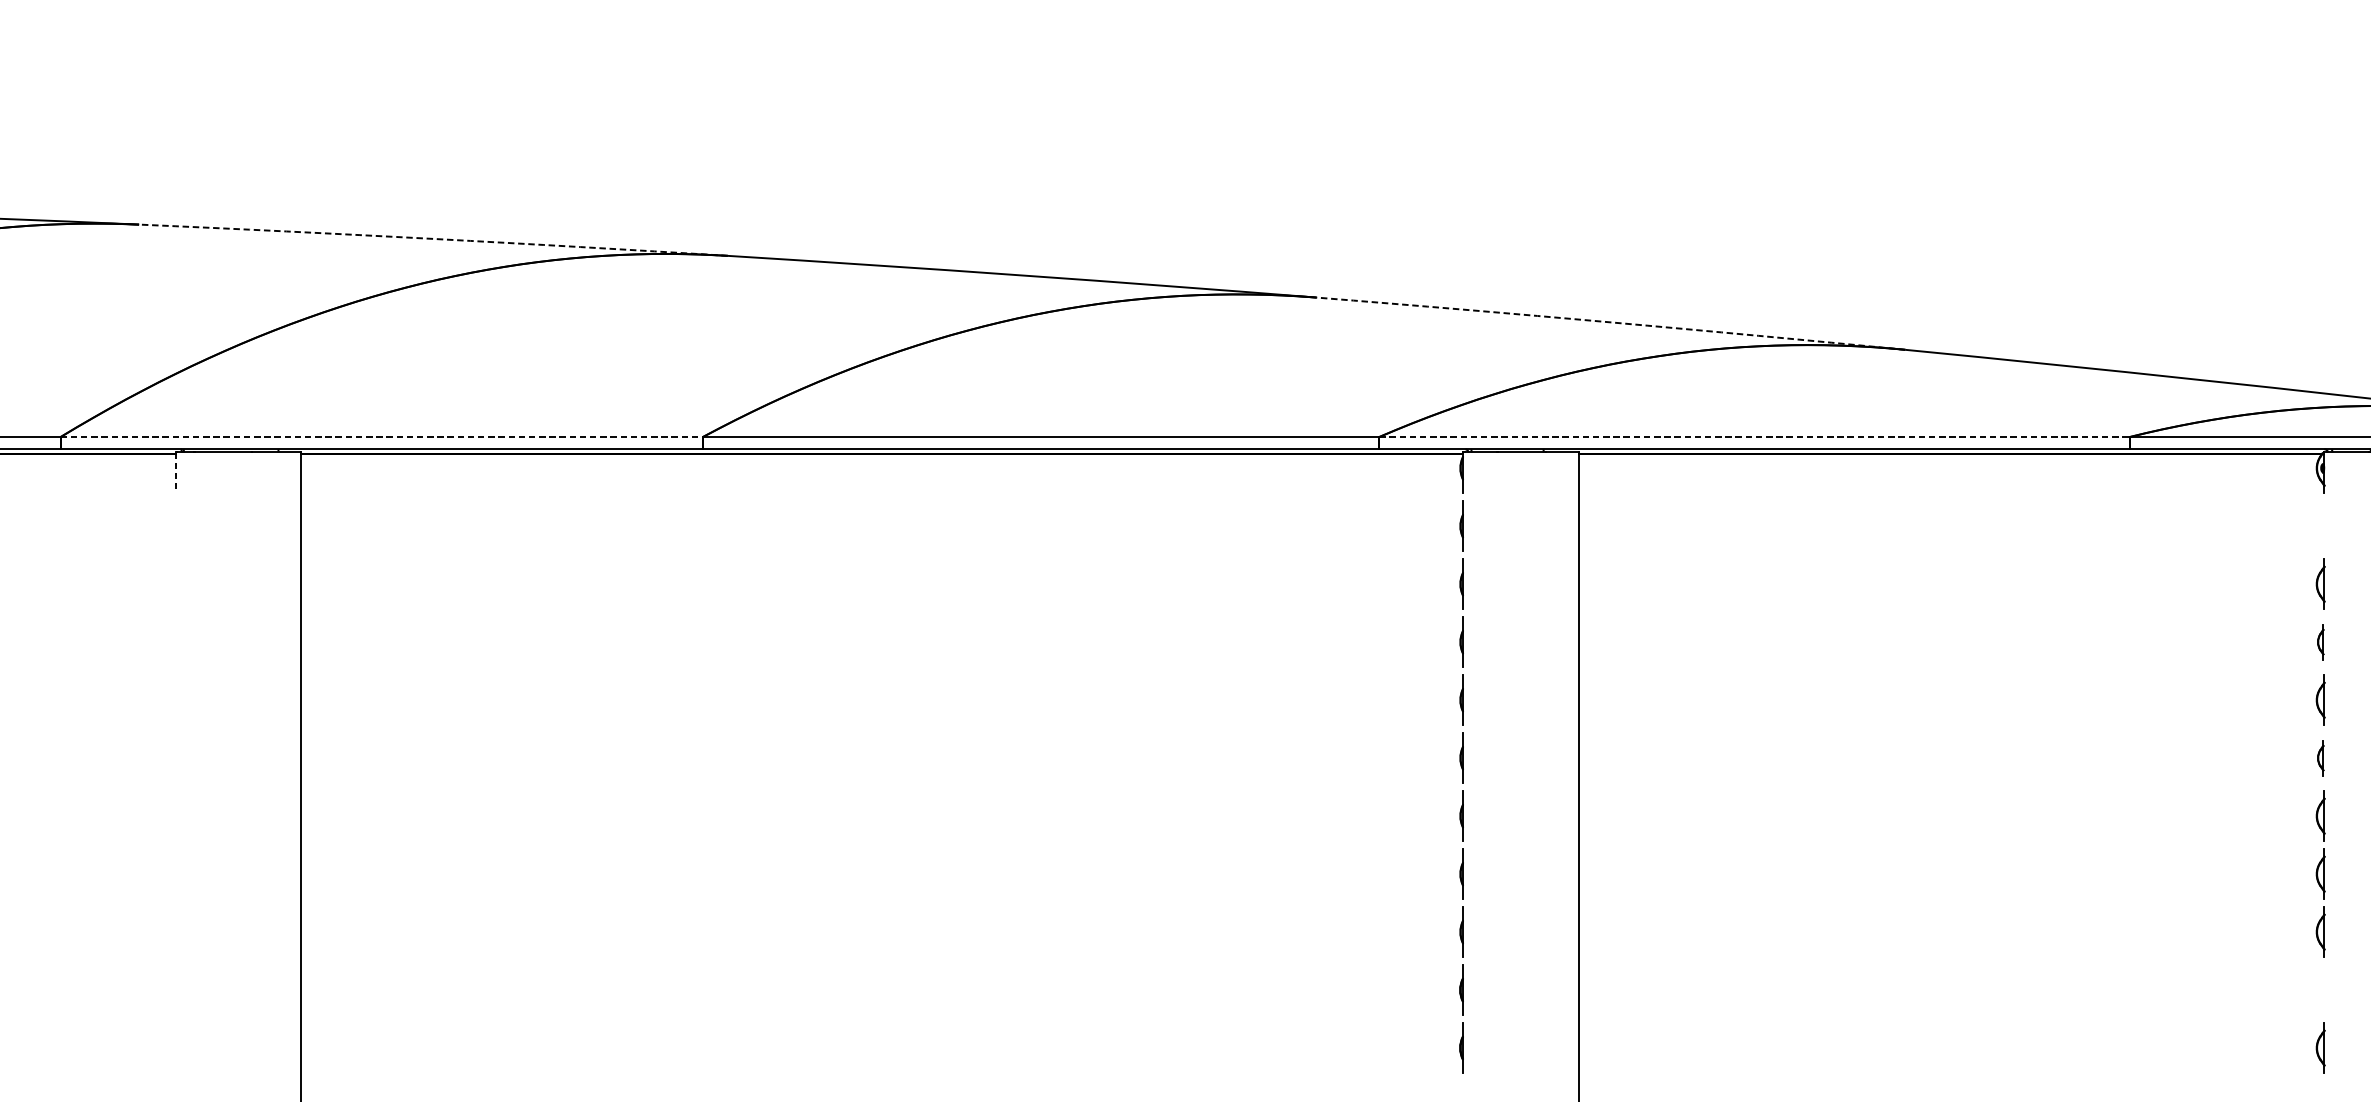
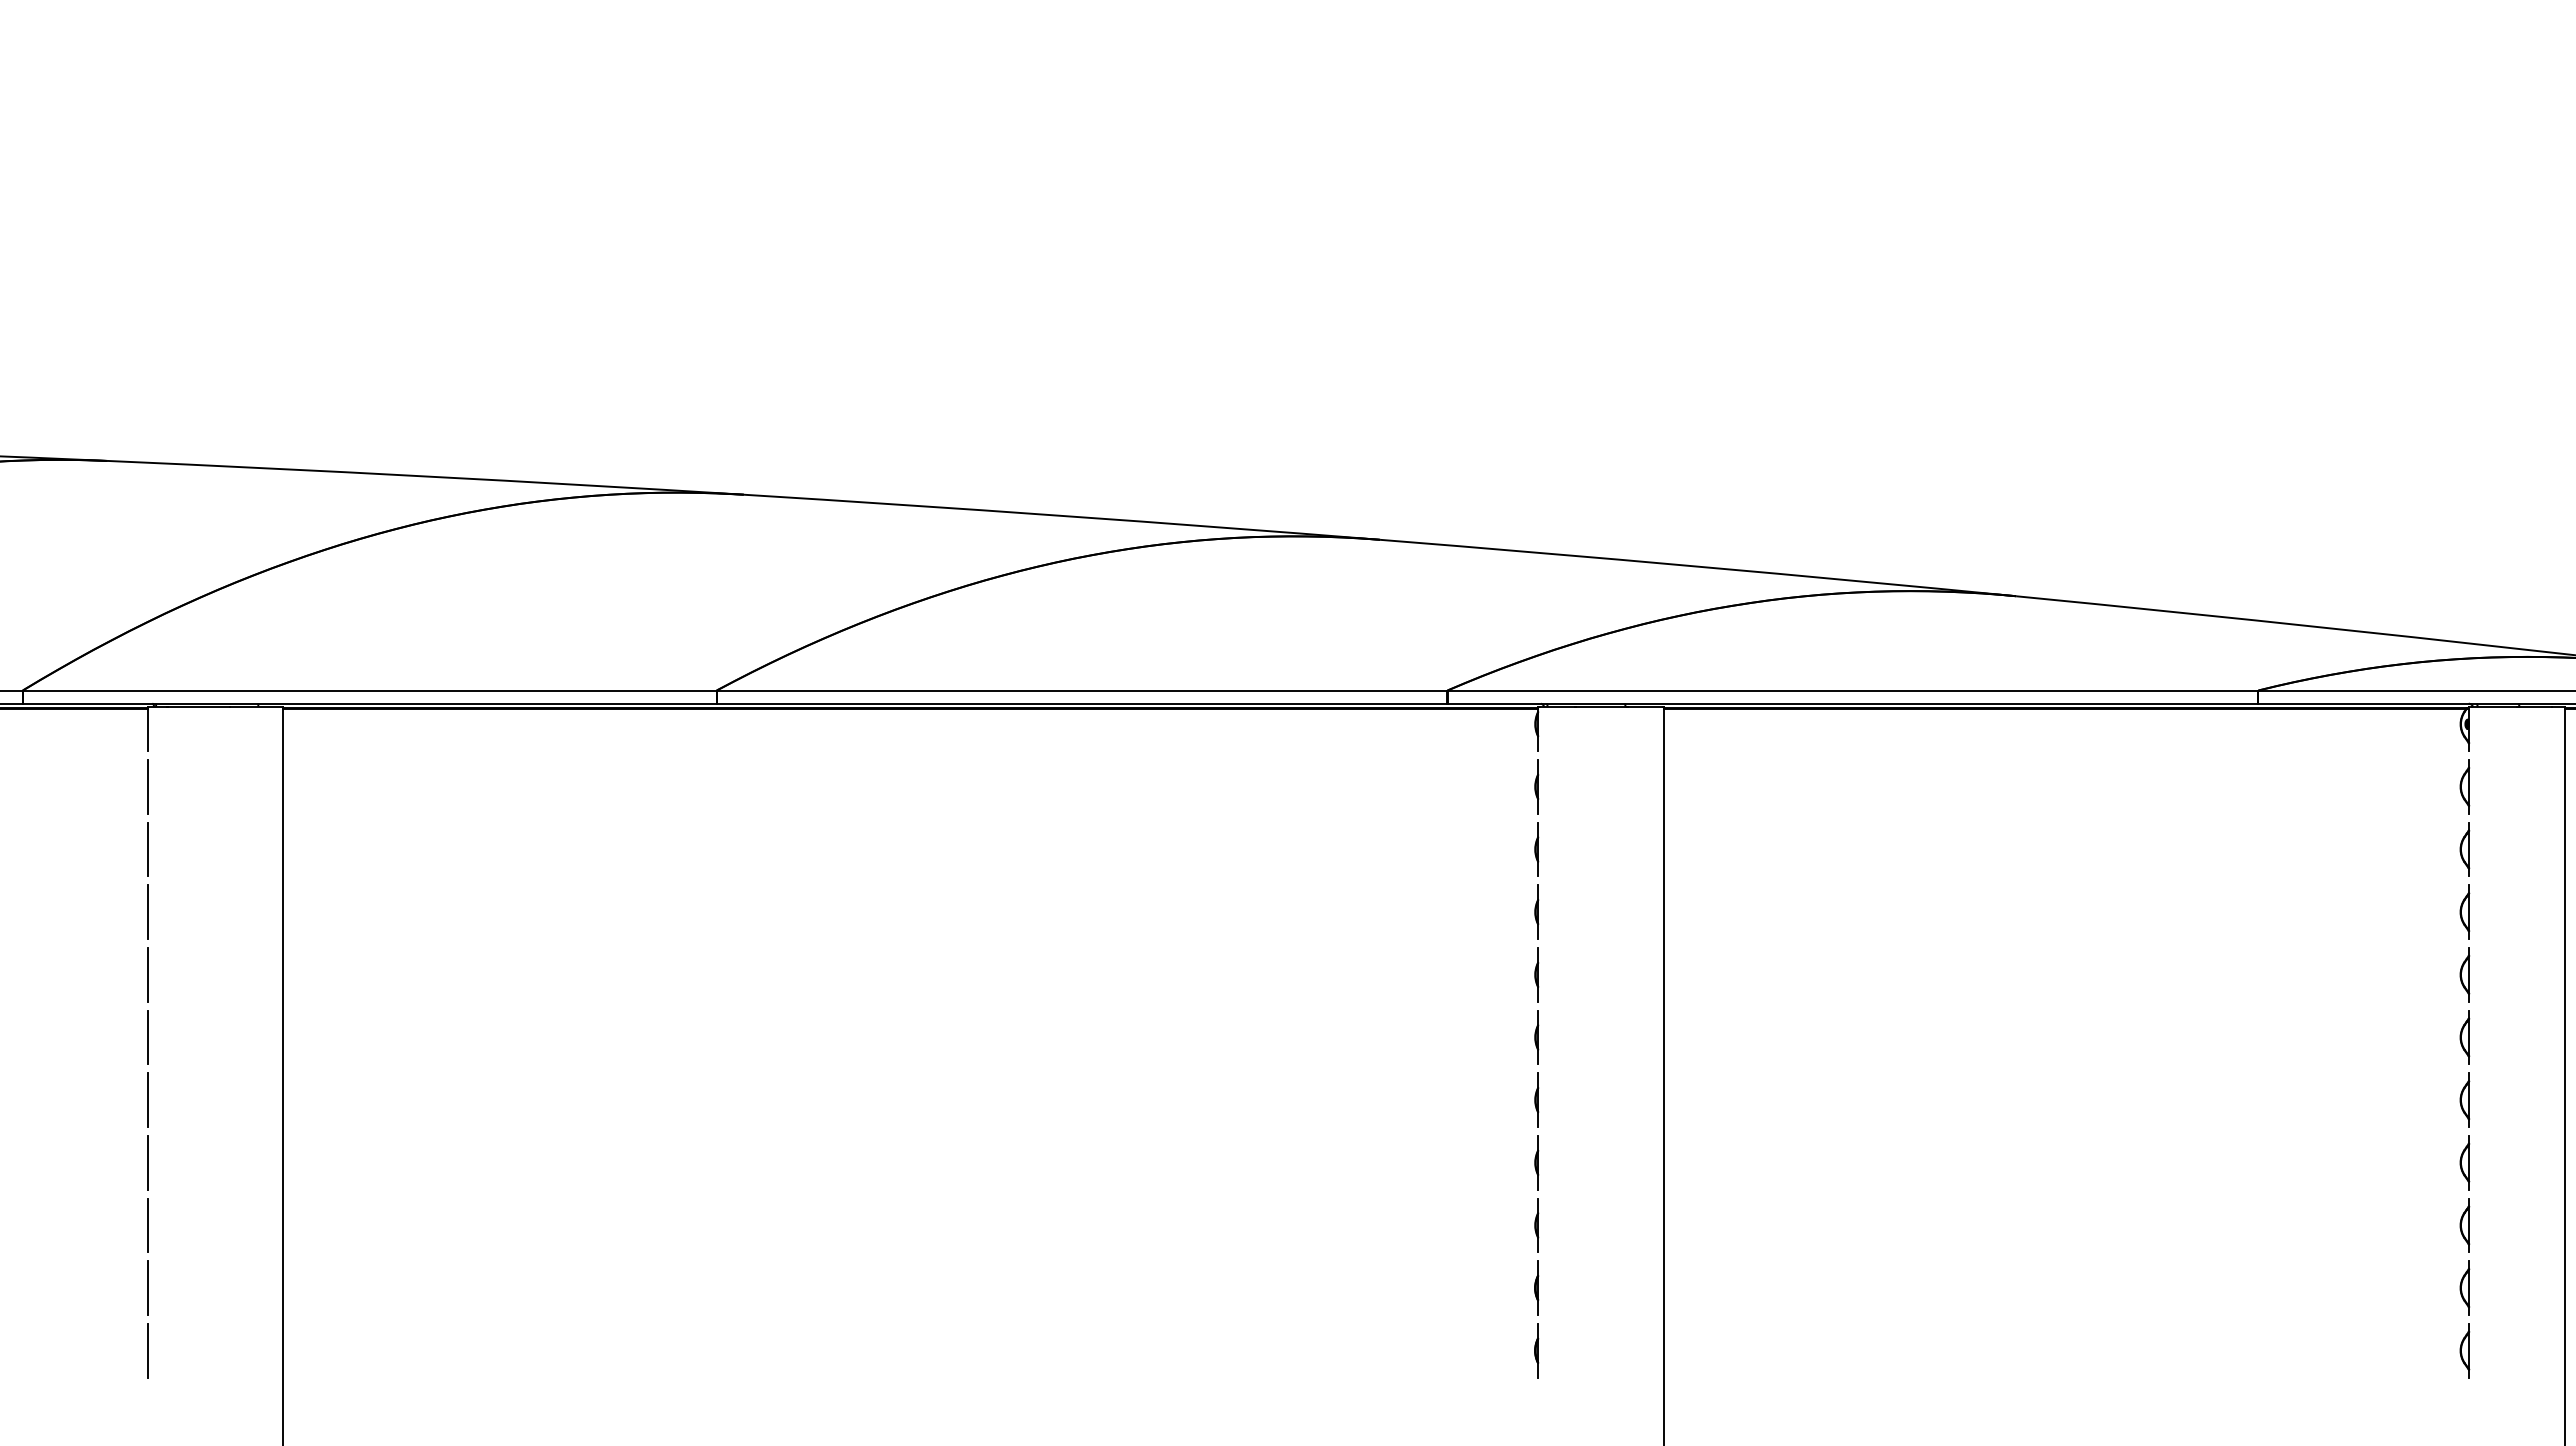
arc: (433, 239) -> (425, 476), dashed -> solid
arc: (1611, 322) -> (1698, 566), dashed -> solid
line: (381, 437) -> (369, 690), dashed -> solid
line: (1754, 437) -> (1853, 690), dashed -> solid
line: (176, 473) -> (148, 729), dashed -> solid
line: (176, 525) -> (148, 786), added
part: (2320, 525) -> (2464, 786), added
line: (176, 584) -> (148, 849), added
part: (2320, 641) -> (2464, 911), size x1.43
line: (176, 642) -> (148, 912), added
line: (176, 699) -> (148, 974), added
line: (176, 758) -> (148, 1037), added
part: (2320, 758) -> (2464, 1037), size x1.43
line: (176, 815) -> (148, 1099), added
line: (176, 873) -> (148, 1162), added
line: (176, 932) -> (148, 1225), added
line: (176, 989) -> (148, 1287), added
part: (2320, 989) -> (2464, 1287), added
line: (176, 1047) -> (148, 1350), added

